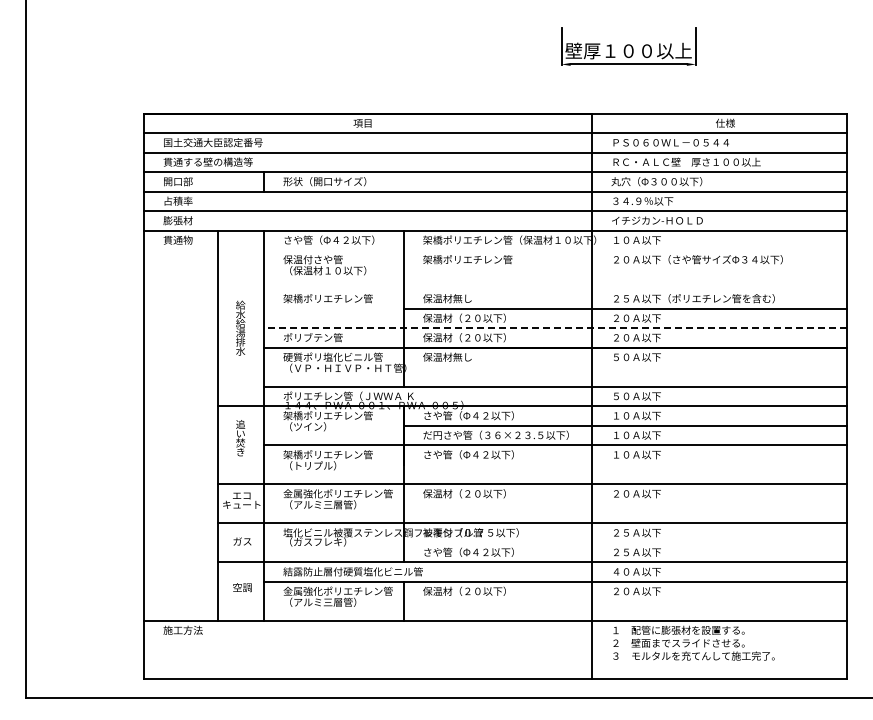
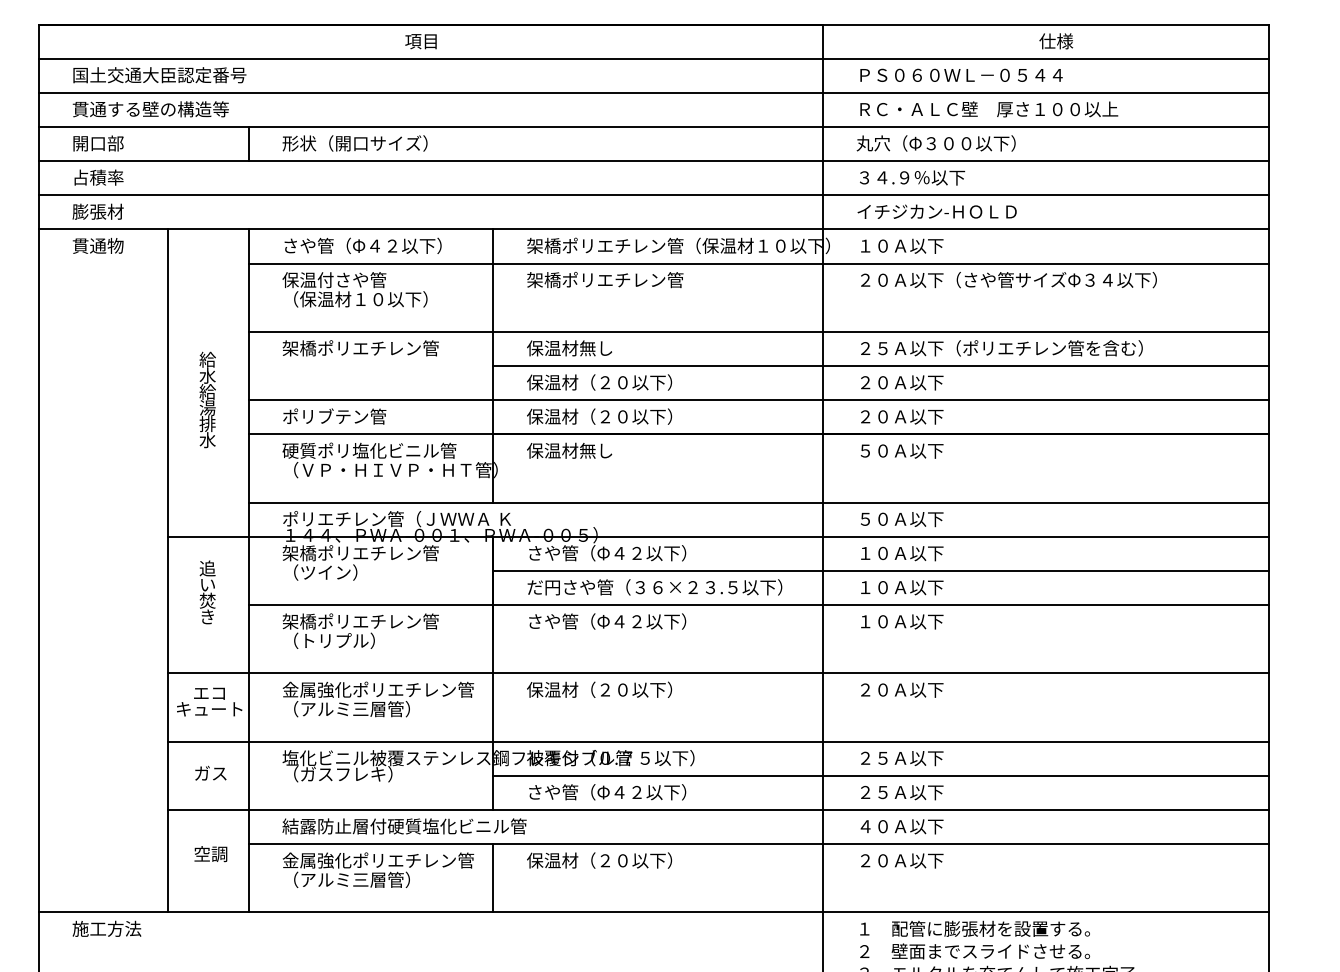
line: (555, 250) -> (758, 263), added
line: (555, 289) -> (758, 332), added
line: (554, 328) -> (757, 400), dashed -> solid
line: (624, 542) -> (879, 775), added

